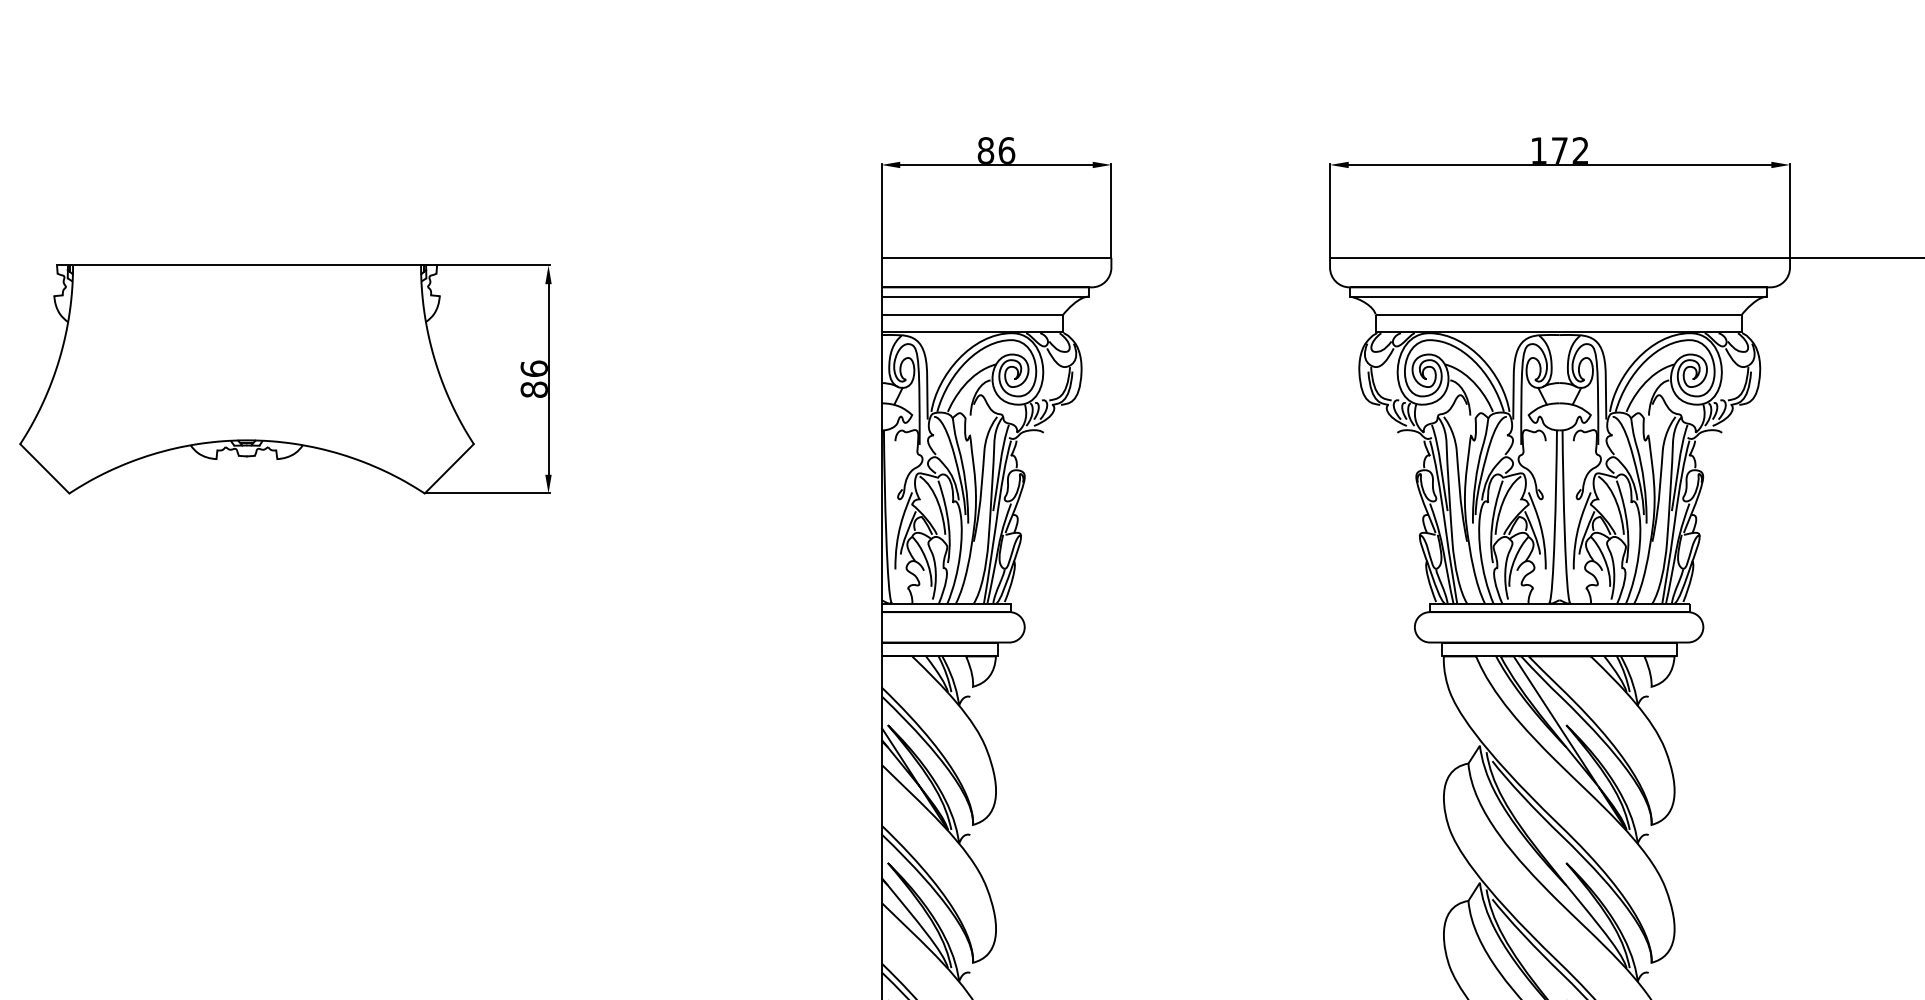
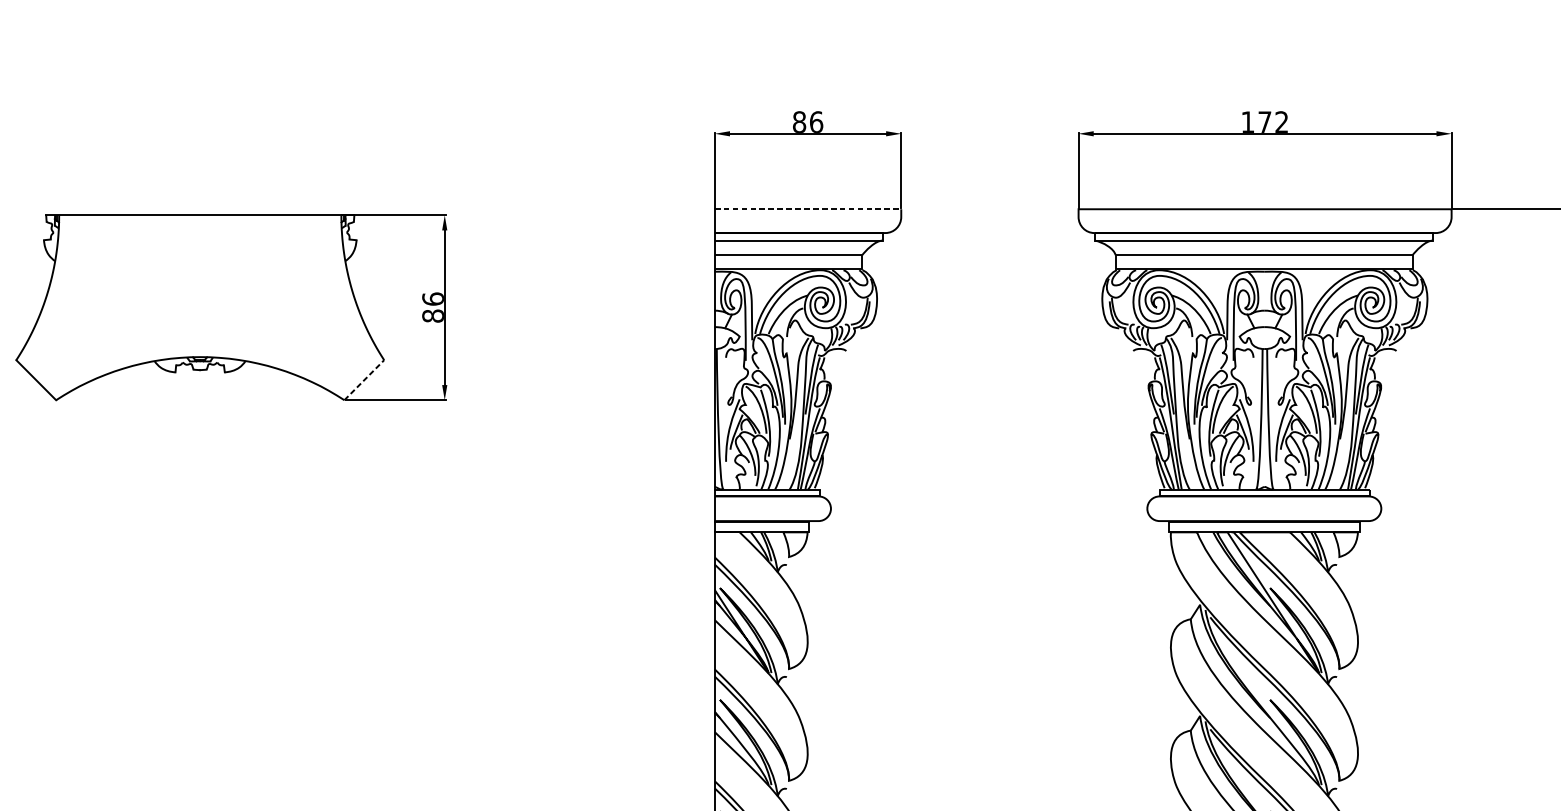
line: (996, 258) -> (808, 209), solid -> dashed
line: (449, 468) -> (364, 379), solid -> dashed

